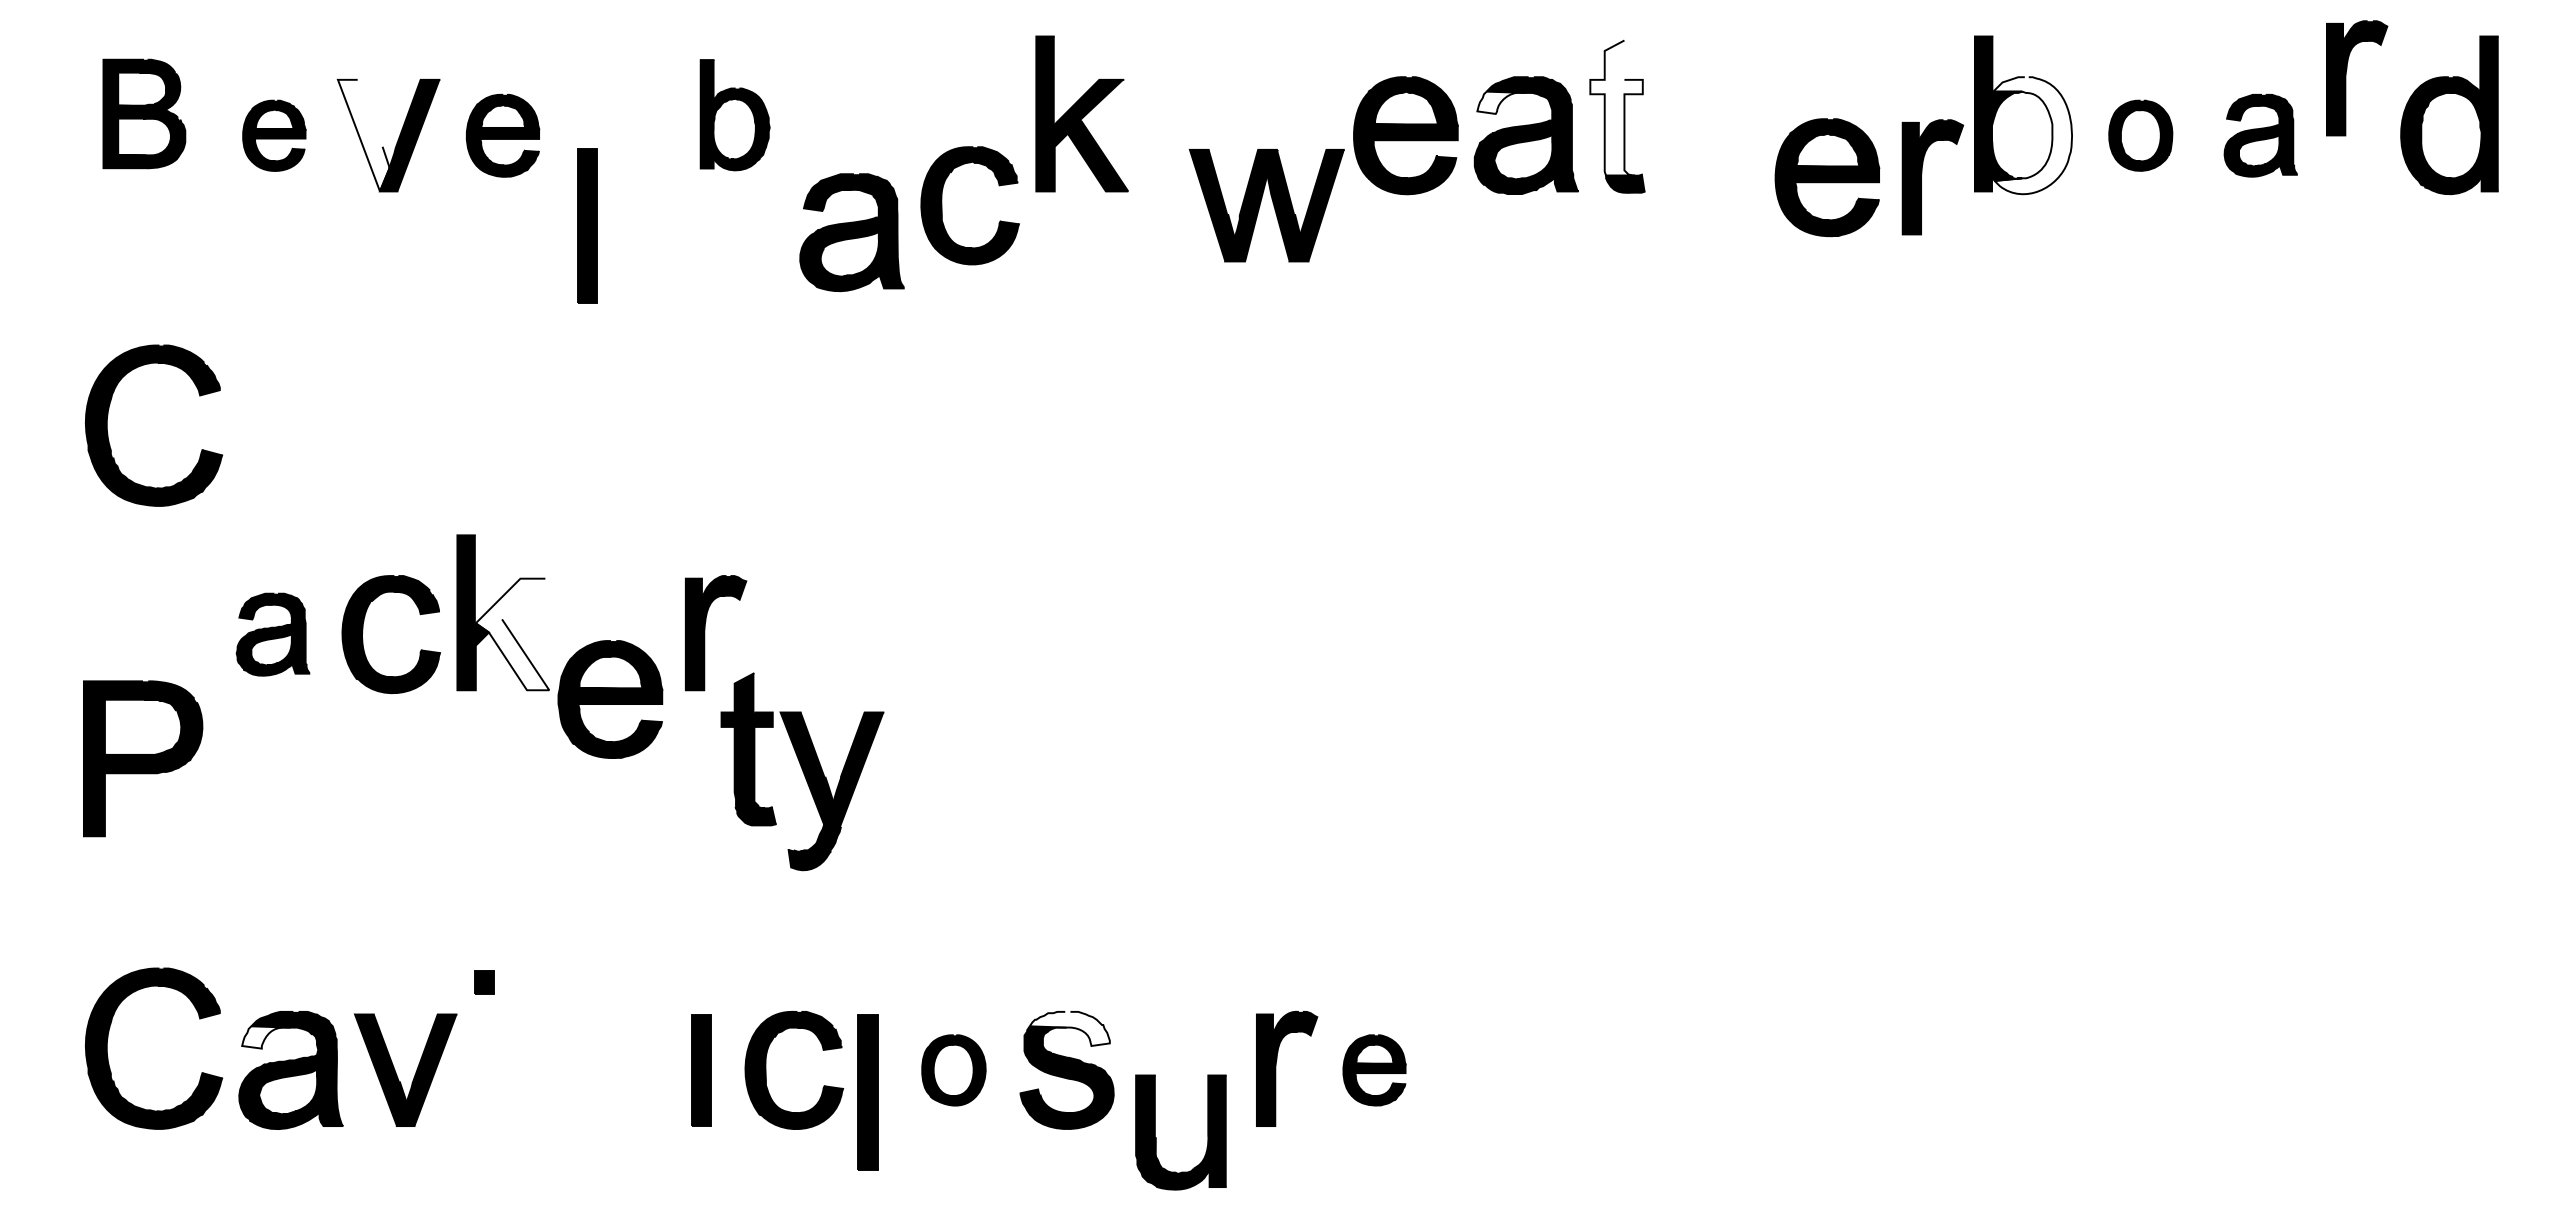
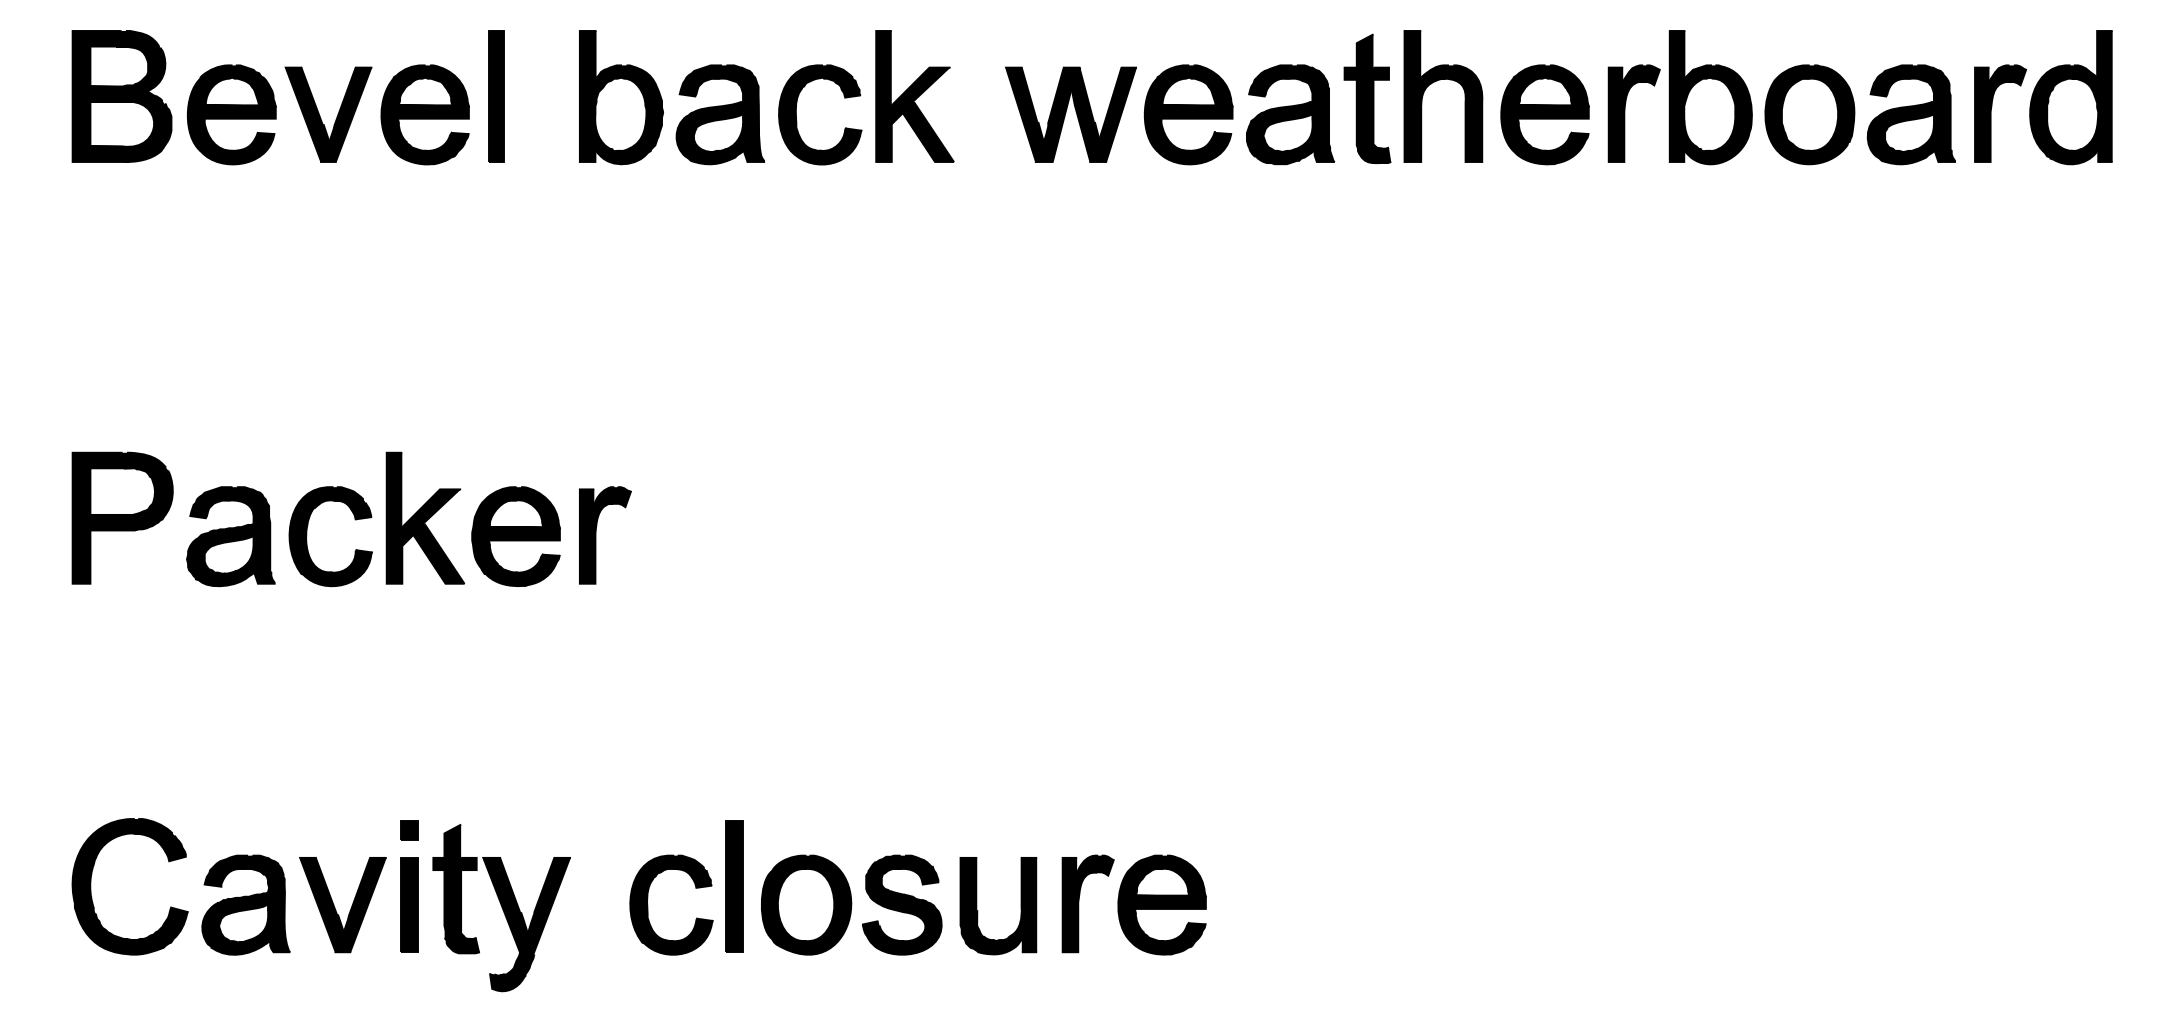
part: (2346, 78) -> (1991, 113), moved
part: (1701, 95) -> (1438, 80), added
fill: (1501, 102) -> (1269, 86), added
fill: (1616, 107) -> (1366, 91), added
part: (144, 113) -> (122, 96), size x1.43
part: (735, 114) -> (621, 96), size x1.43
part: (274, 135) -> (232, 114), size x1.67
fill: (363, 135) -> (307, 114), added
part: (502, 135) -> (424, 114), size x1.43
fill: (2032, 135) -> (1718, 114), added
part: (2140, 135) -> (1809, 114), size x1.67
part: (2260, 135) -> (1911, 114), size x1.43
part: (1922, 174) -> (1625, 111), moved
part: (1827, 177) -> (1545, 114), moved
part: (942, 205) -> (796, 114), moved
part: (1266, 205) -> (1070, 114), moved
part: (587, 225) -> (496, 96), moved
part: (851, 232) -> (719, 114), moved
part: (108, 433) -> (91, 366), removed
part: (272, 634) -> (230, 536), size x1.43
fill: (512, 634) -> (433, 536), added
part: (610, 699) -> (516, 536), moved
part: (143, 758) -> (123, 517), moved
part: (802, 771) -> (501, 907), moved
fill: (1069, 1028) -> (904, 869), added
fill: (266, 1037) -> (225, 877), added
part: (701, 1070) -> (409, 905), moved
part: (953, 1070) -> (806, 905), size x1.67
part: (1374, 1070) -> (1162, 905), size x1.67
part: (867, 1092) -> (734, 886), moved
part: (1156, 1137) -> (977, 910), moved

